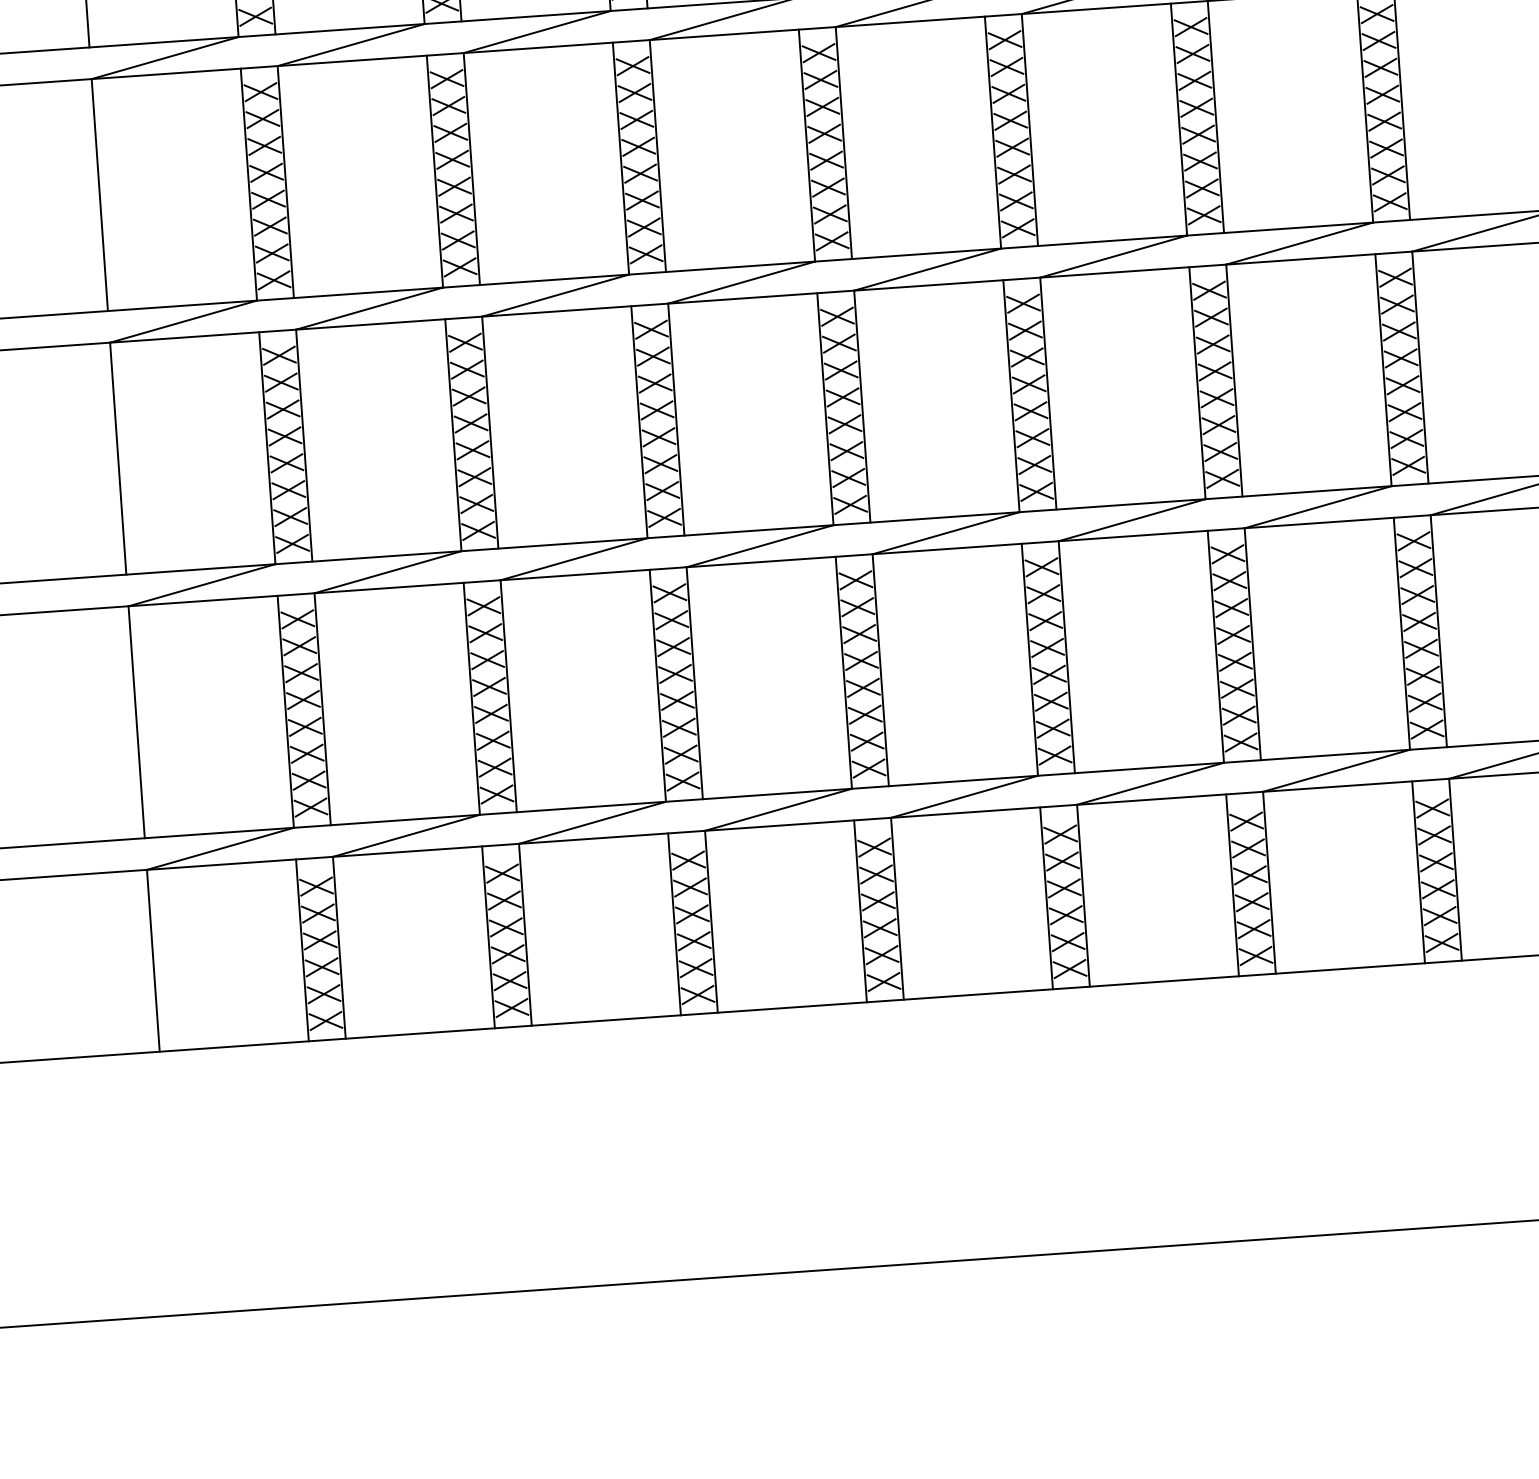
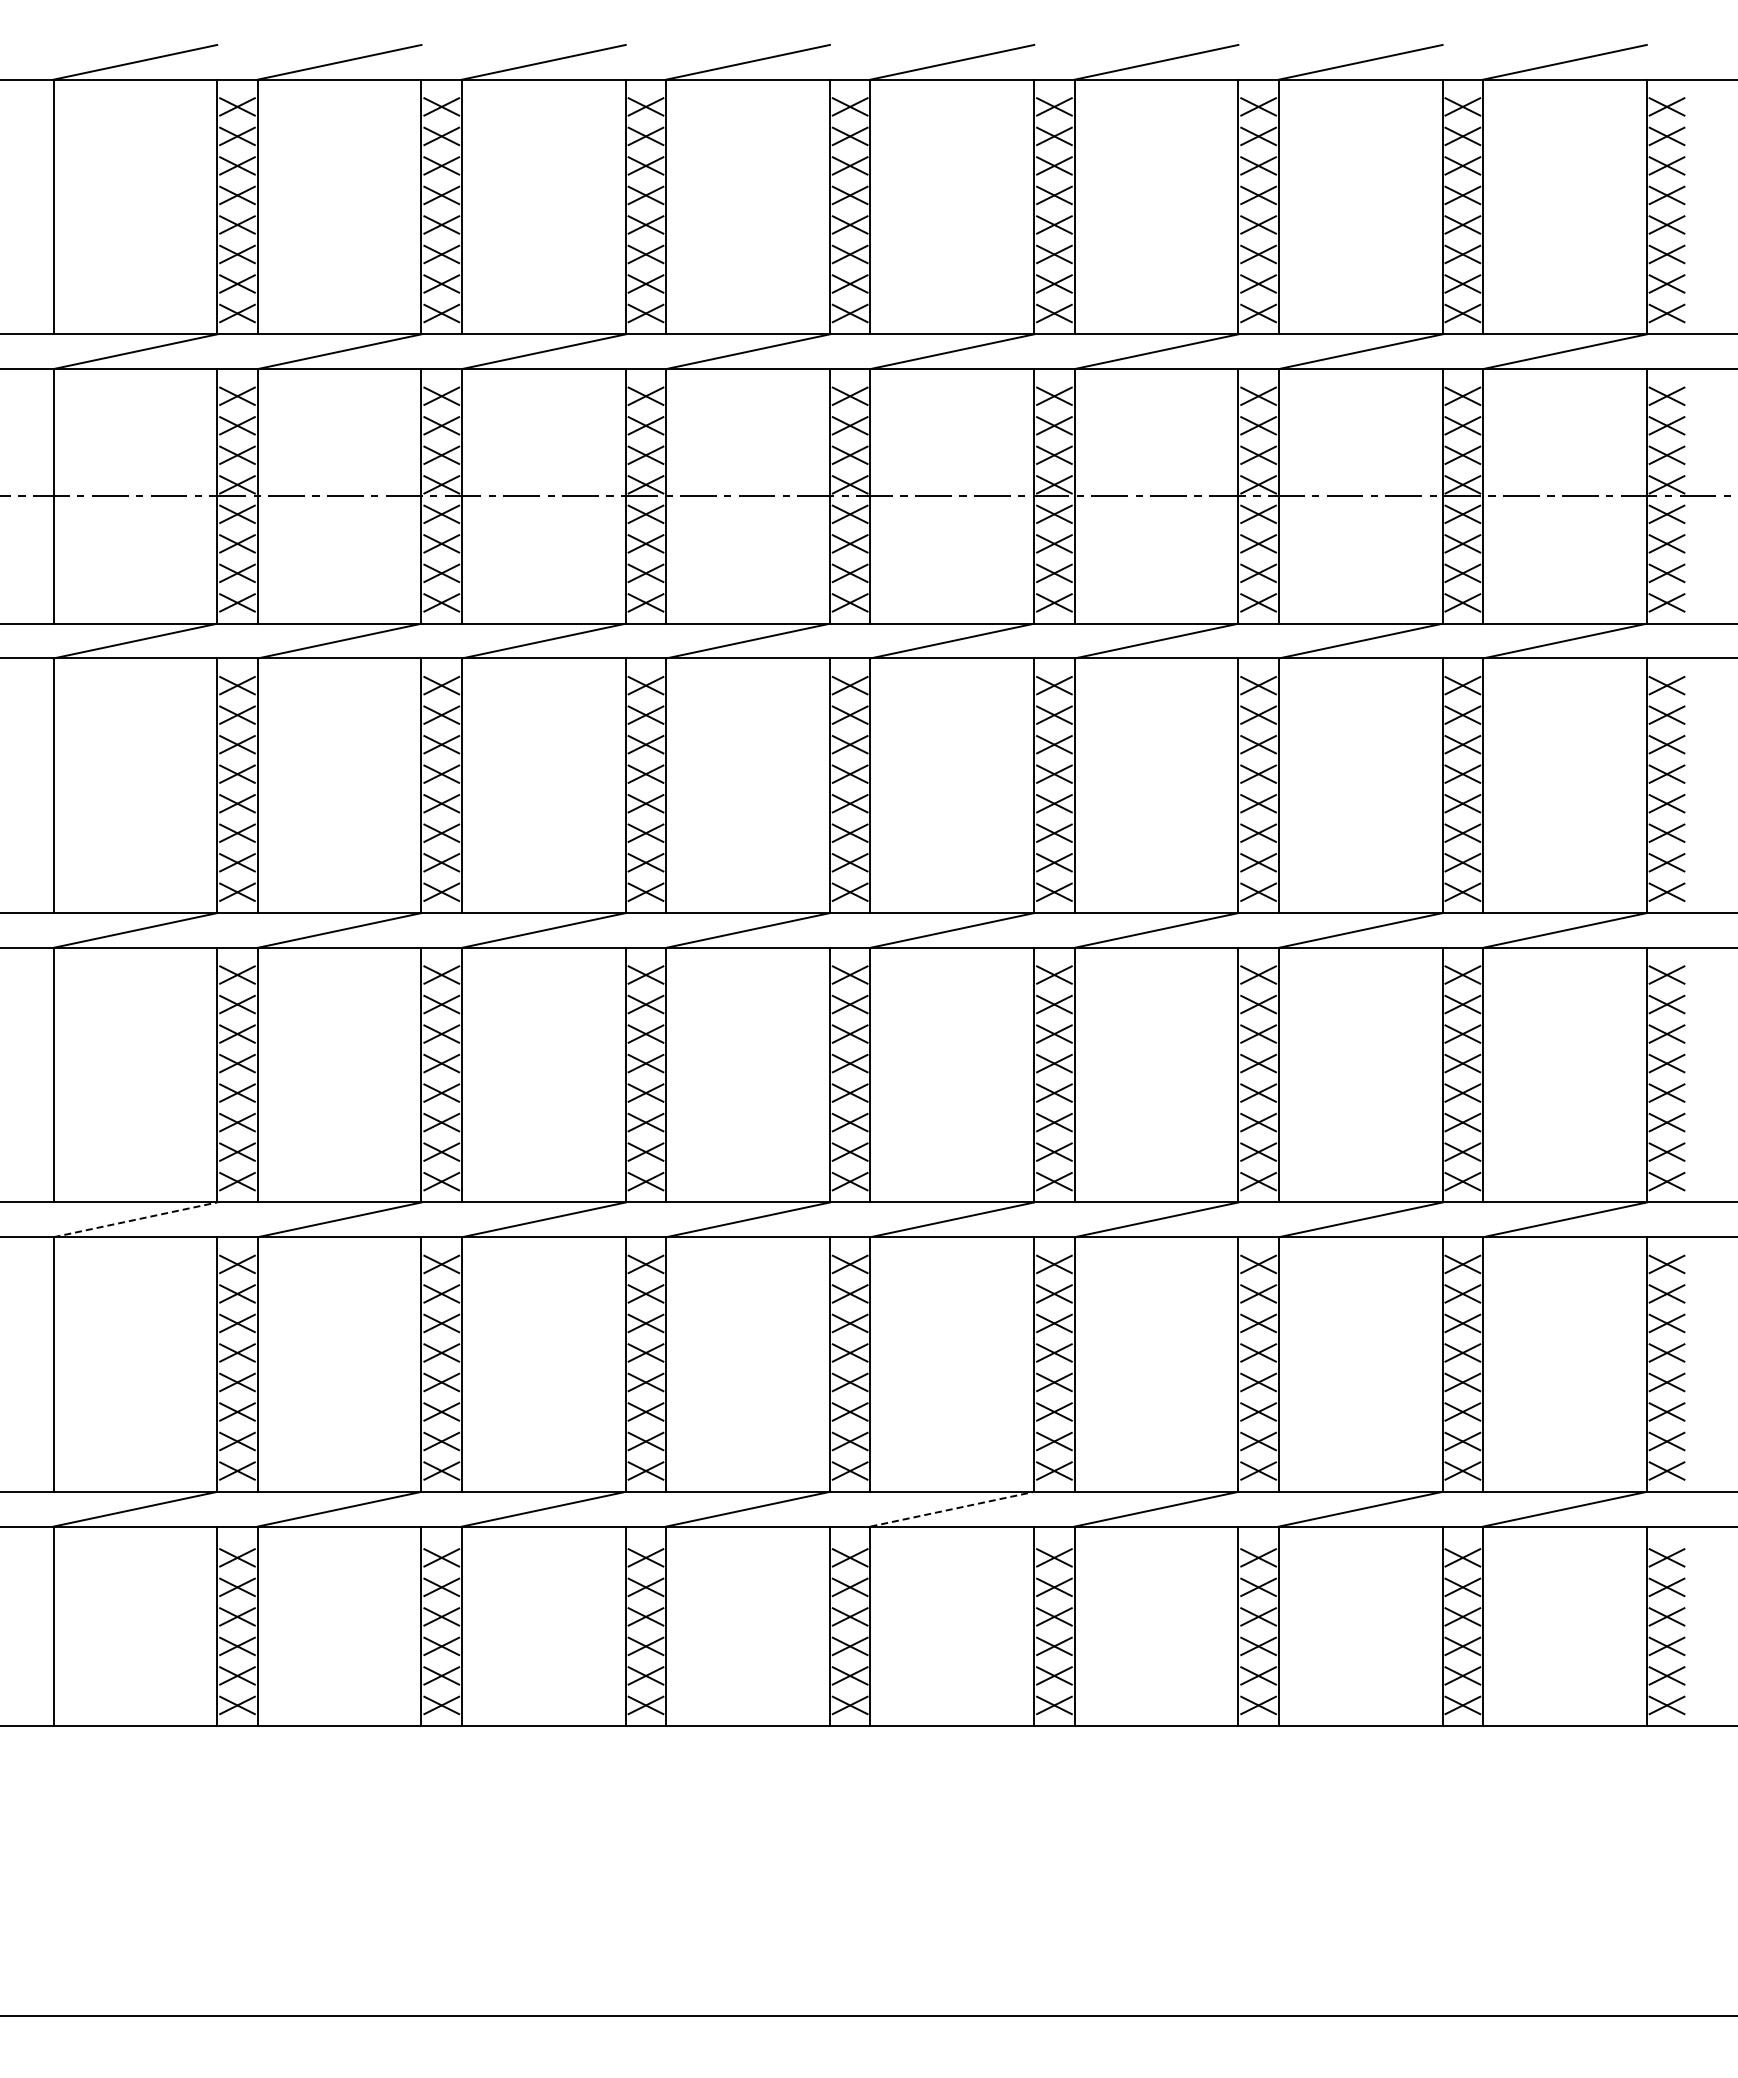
line: (202, 584) -> (135, 1219), solid -> dashed
line: (964, 797) -> (952, 1509), solid -> dashed

